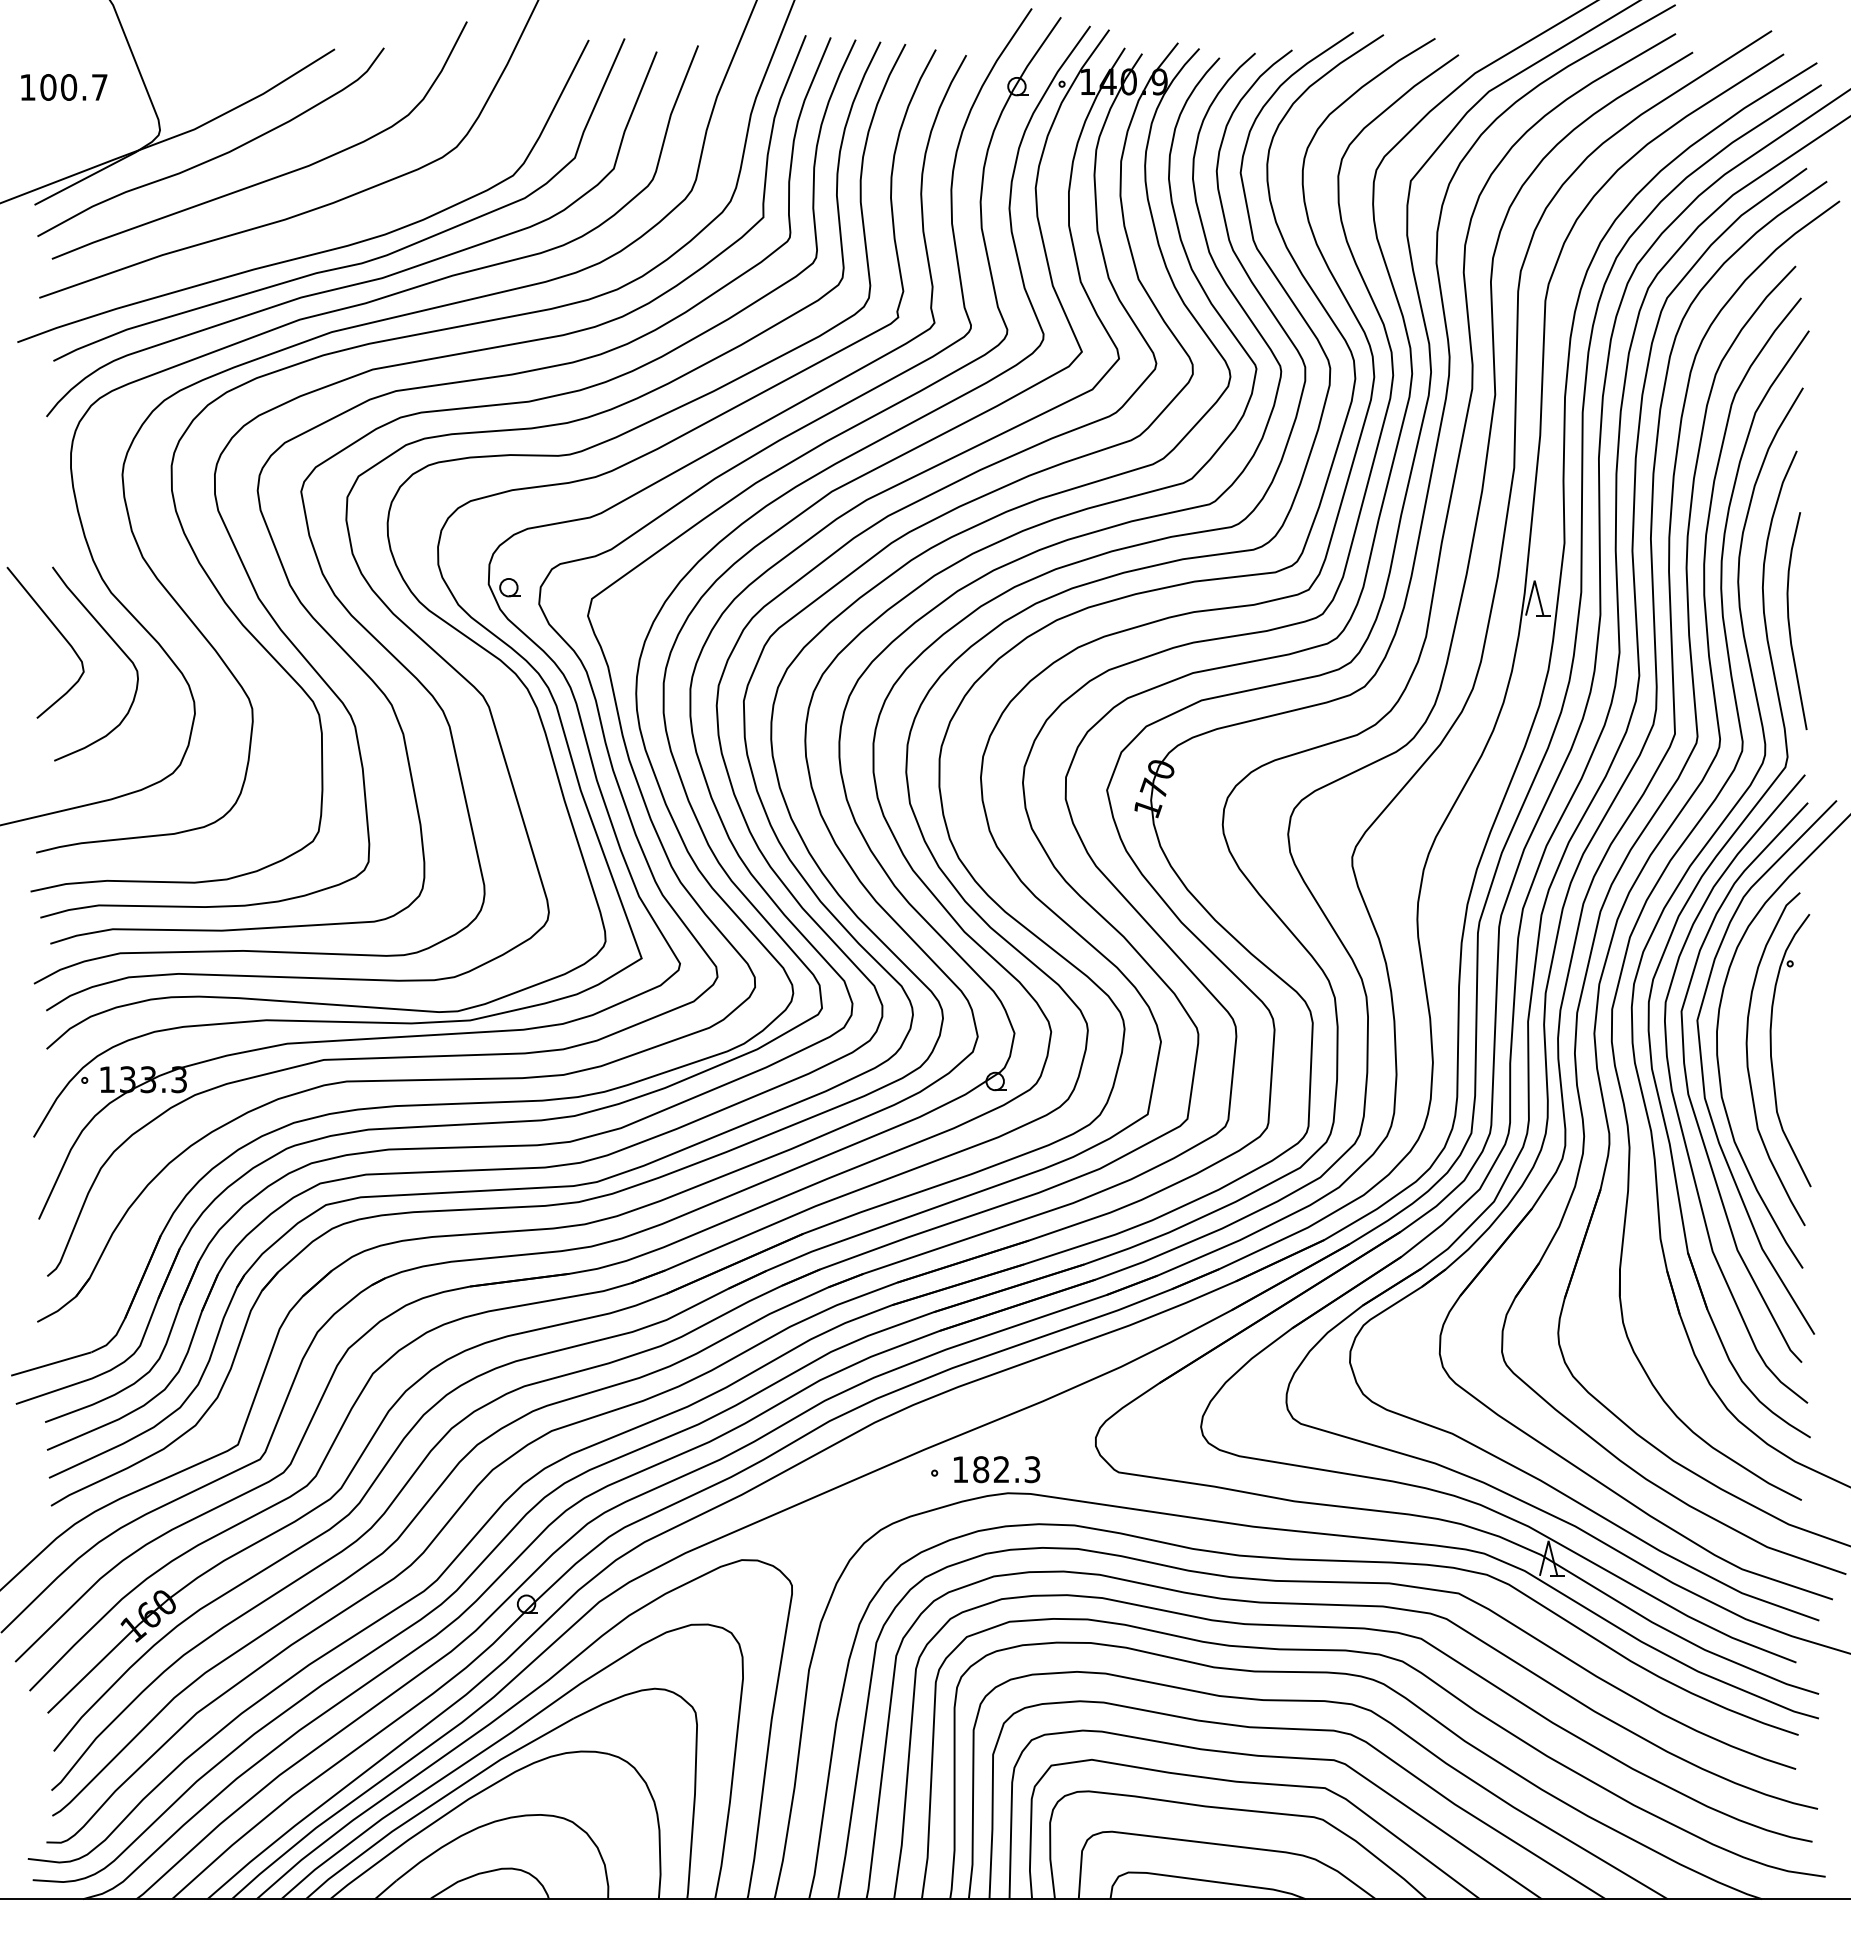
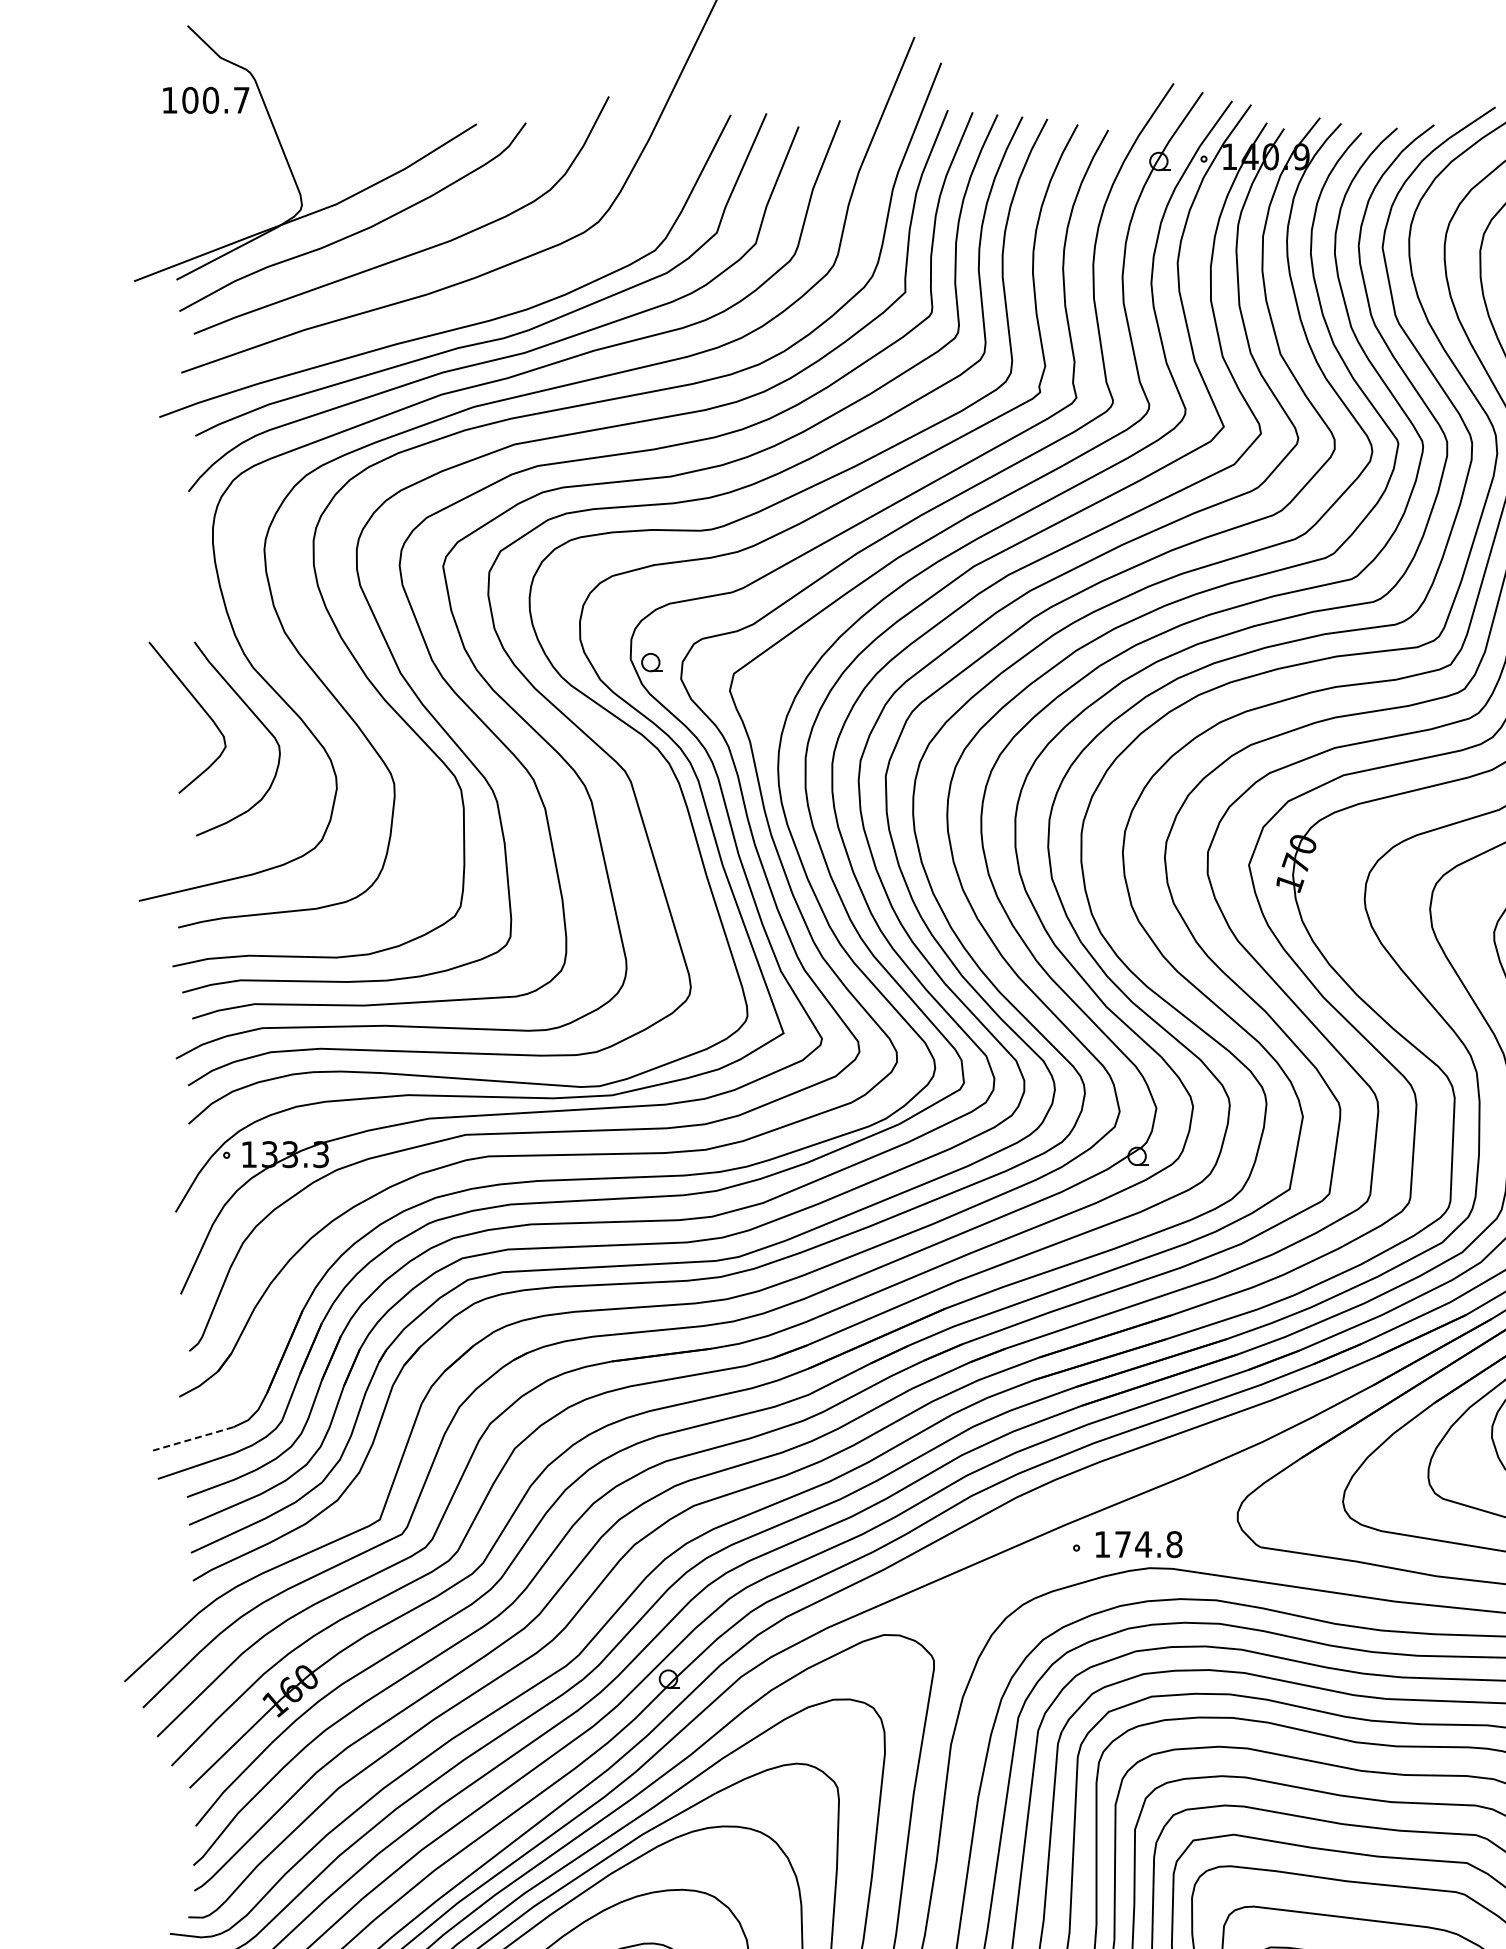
text: (64, 87) -> (206, 100), moved
line: (51, 1364) -> (193, 1439), solid -> dashed
text: (1006, 1469) -> (1148, 1544), 182.3 -> 174.8

